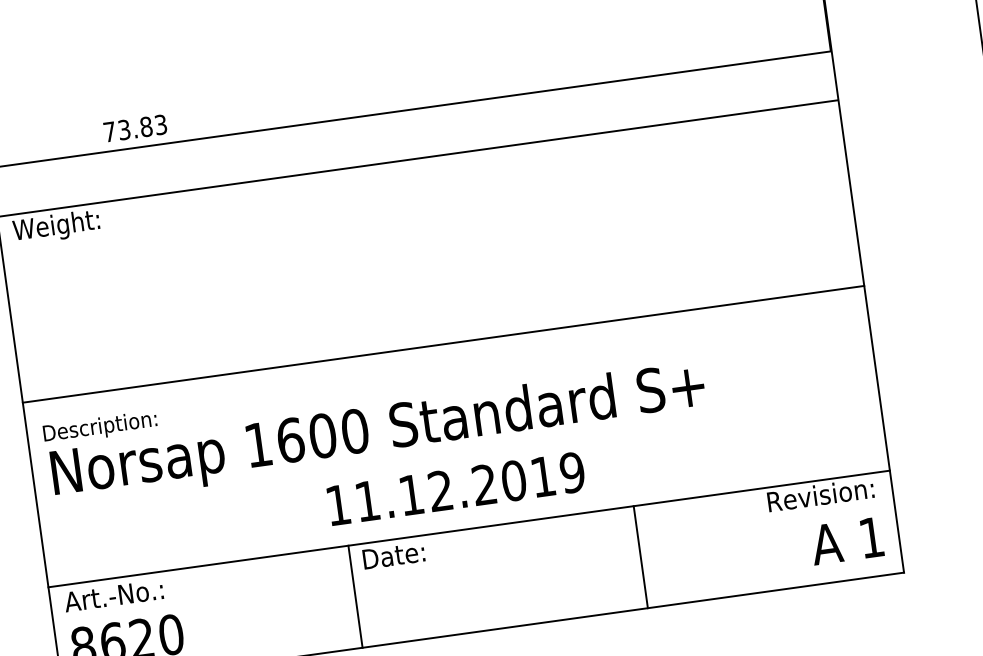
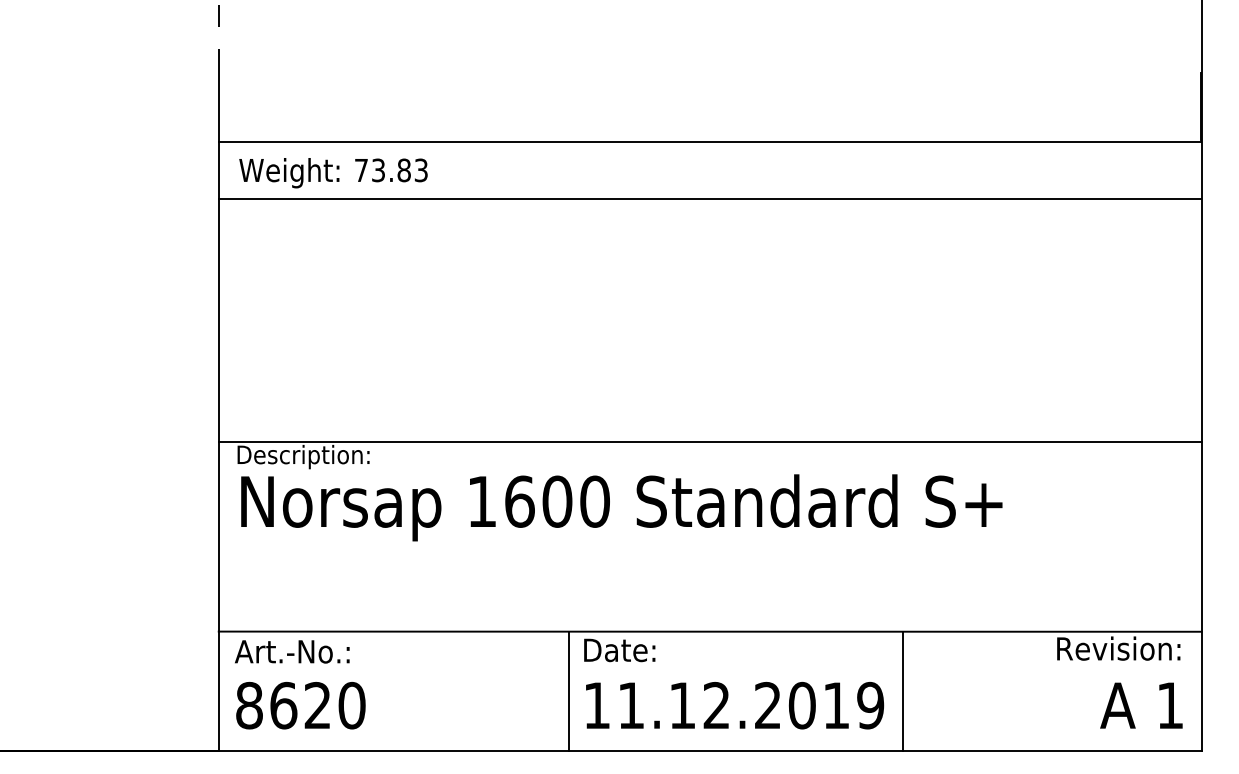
text: (135, 128) -> (391, 170), moved
text: (56, 227) -> (289, 173), moved
line: (442, 344) -> (709, 441), moved
text: (456, 488) -> (735, 705), moved

